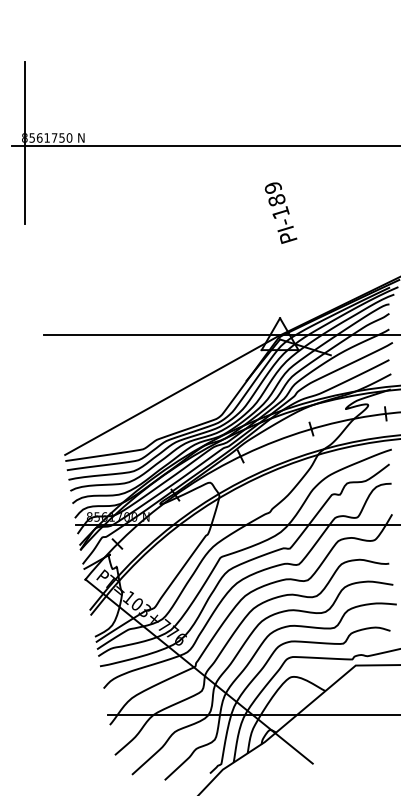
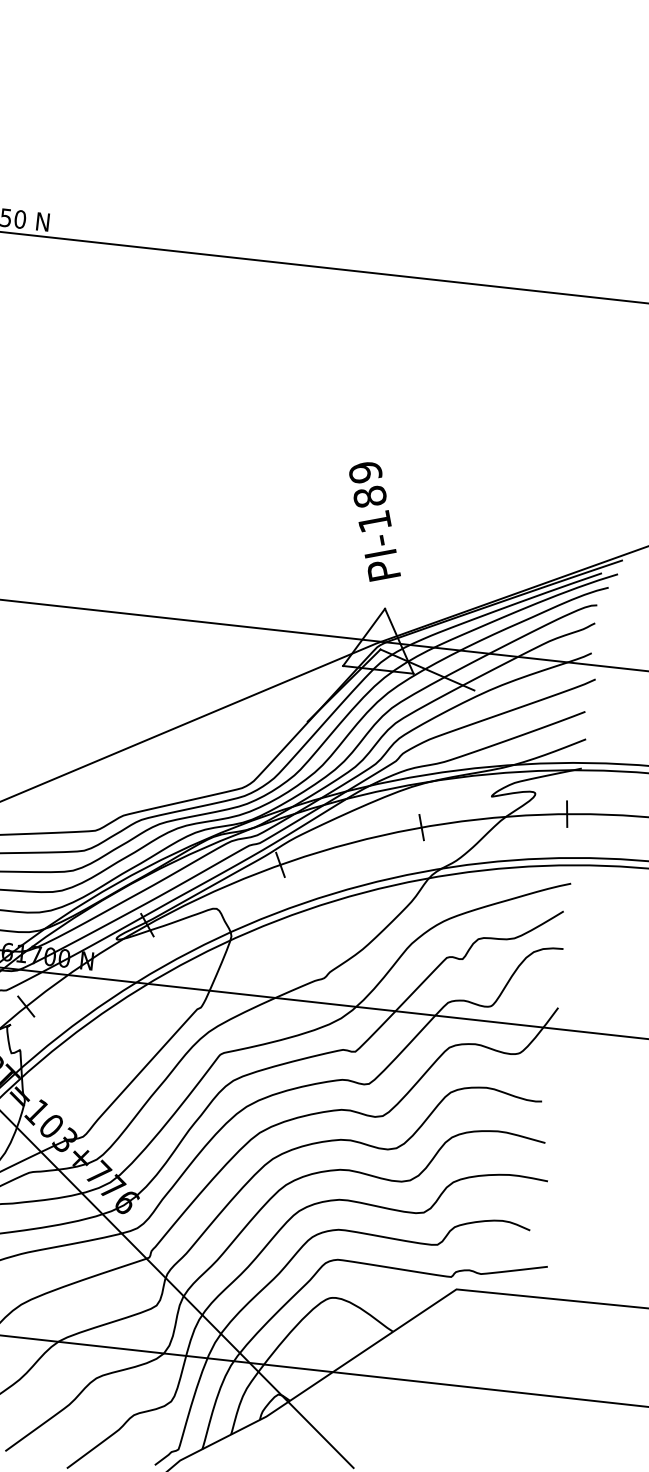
text: (280, 212) -> (374, 521), moved

